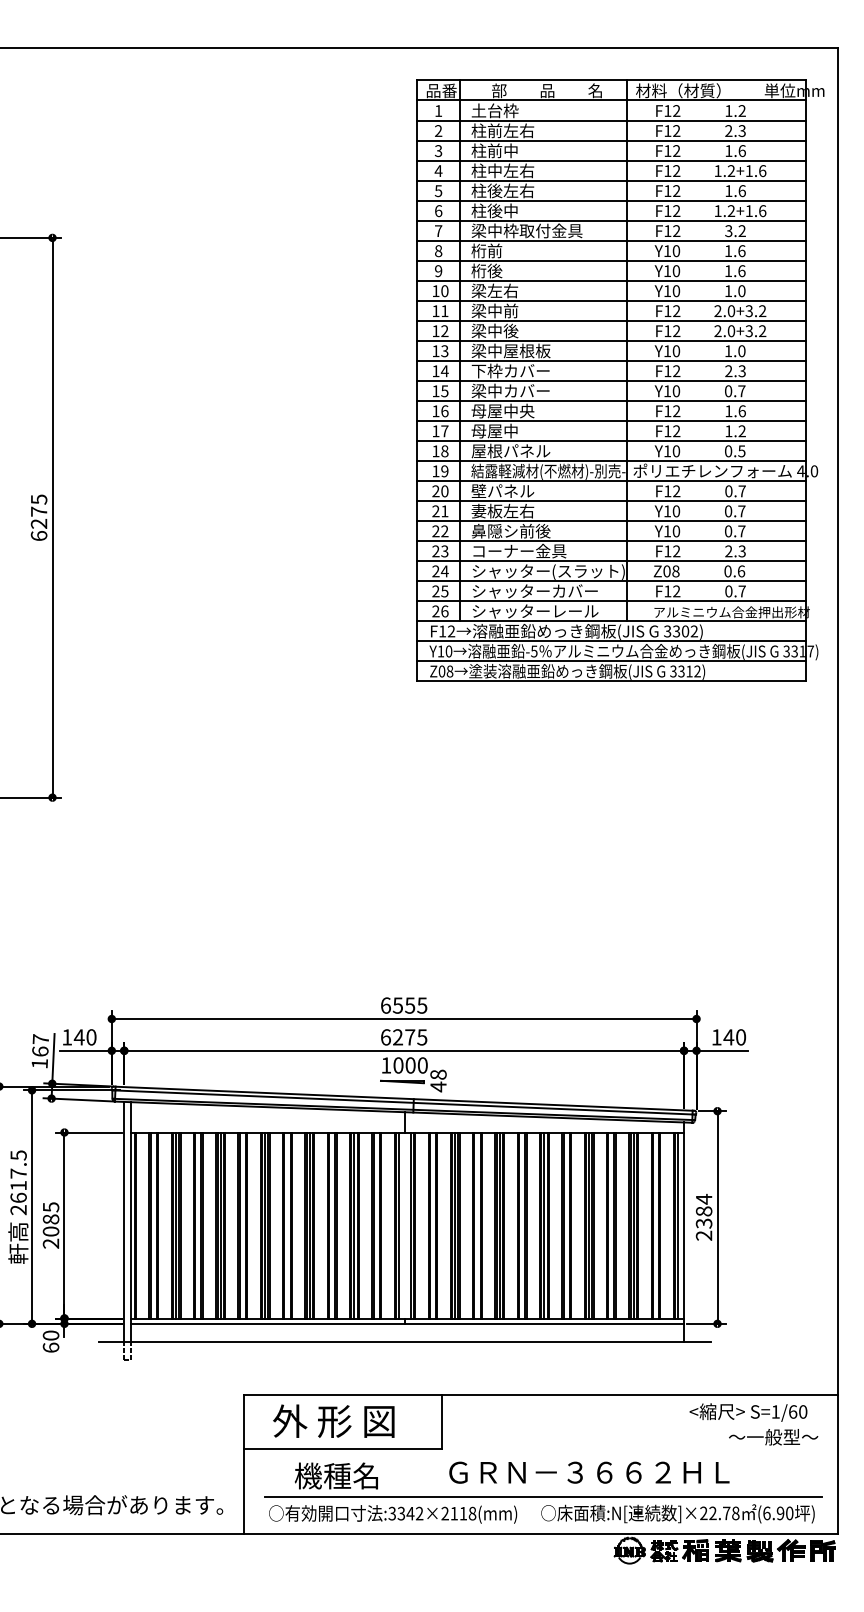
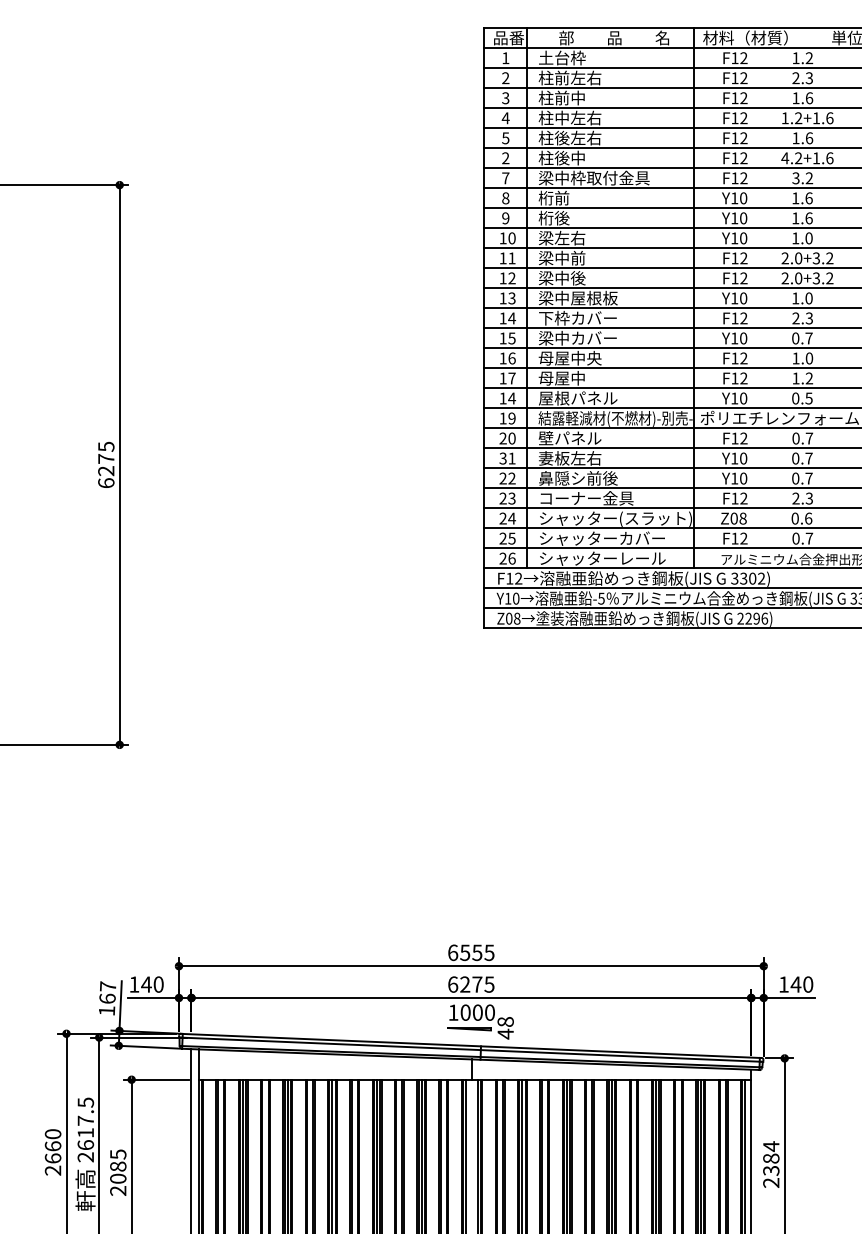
text: (717, 210) -> (784, 157), 1.2+1.6 -> 4.2+1.6
text: (438, 211) -> (505, 158), 6 -> 2
text: (741, 411) -> (808, 358), 1.6 -> 1.0
text: (444, 451) -> (511, 398), 18 -> 14
text: (435, 511) -> (502, 458), 21 -> 31
text: (685, 671) -> (752, 618), 3312) -> 2296)

